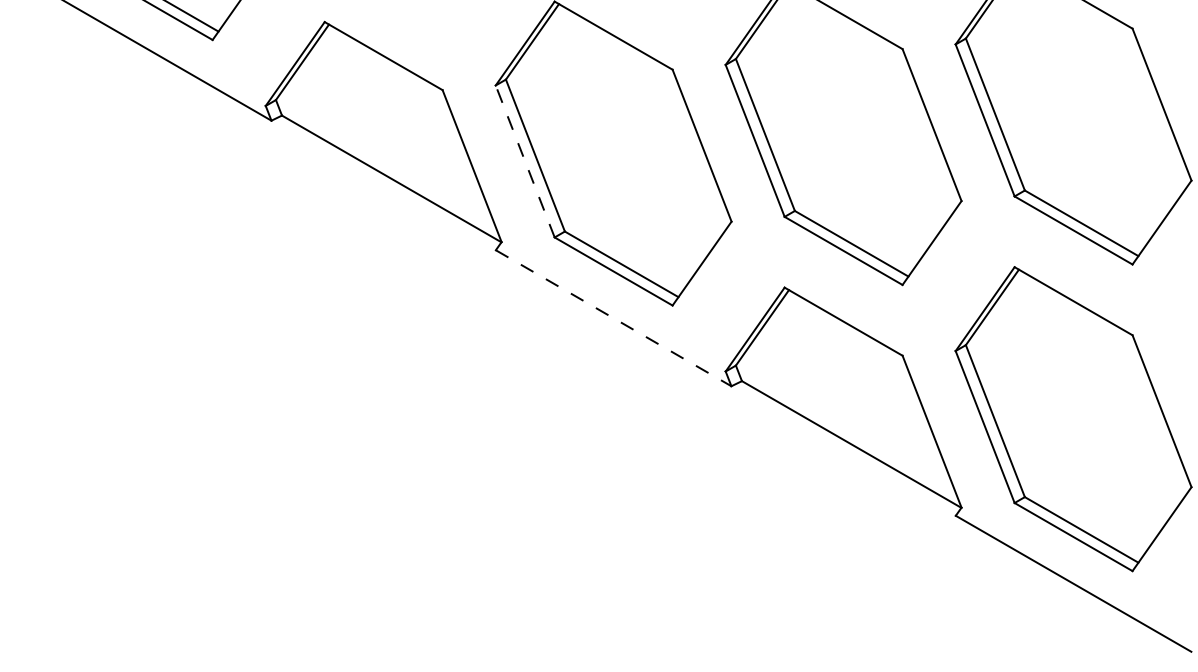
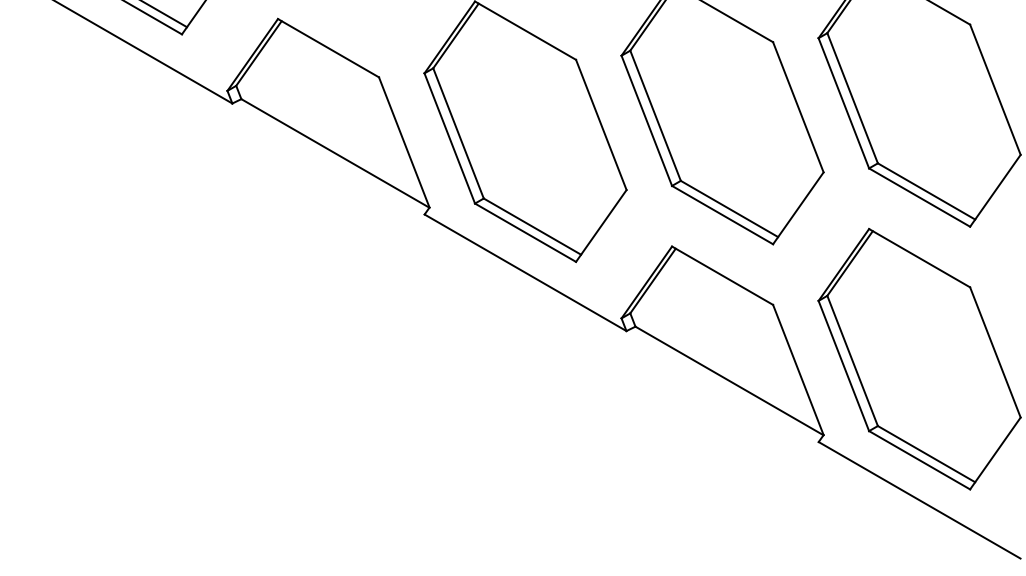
line: (525, 161) -> (450, 138), dashed -> solid
line: (613, 318) -> (525, 273), dashed -> solid

